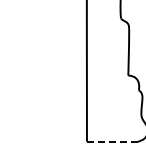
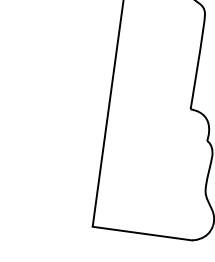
line: (112, 141) -> (142, 233), dashed -> solid

